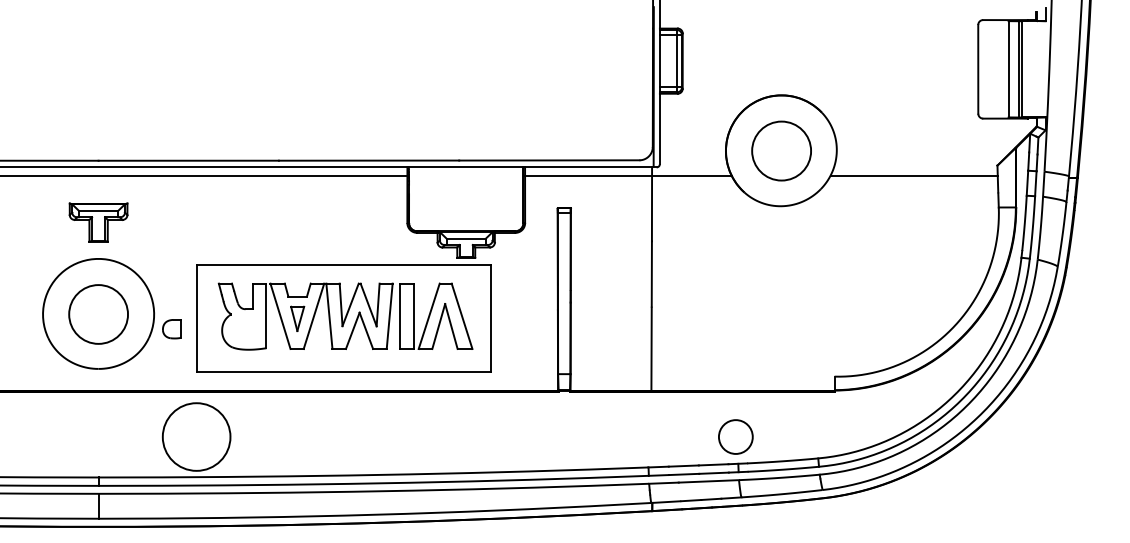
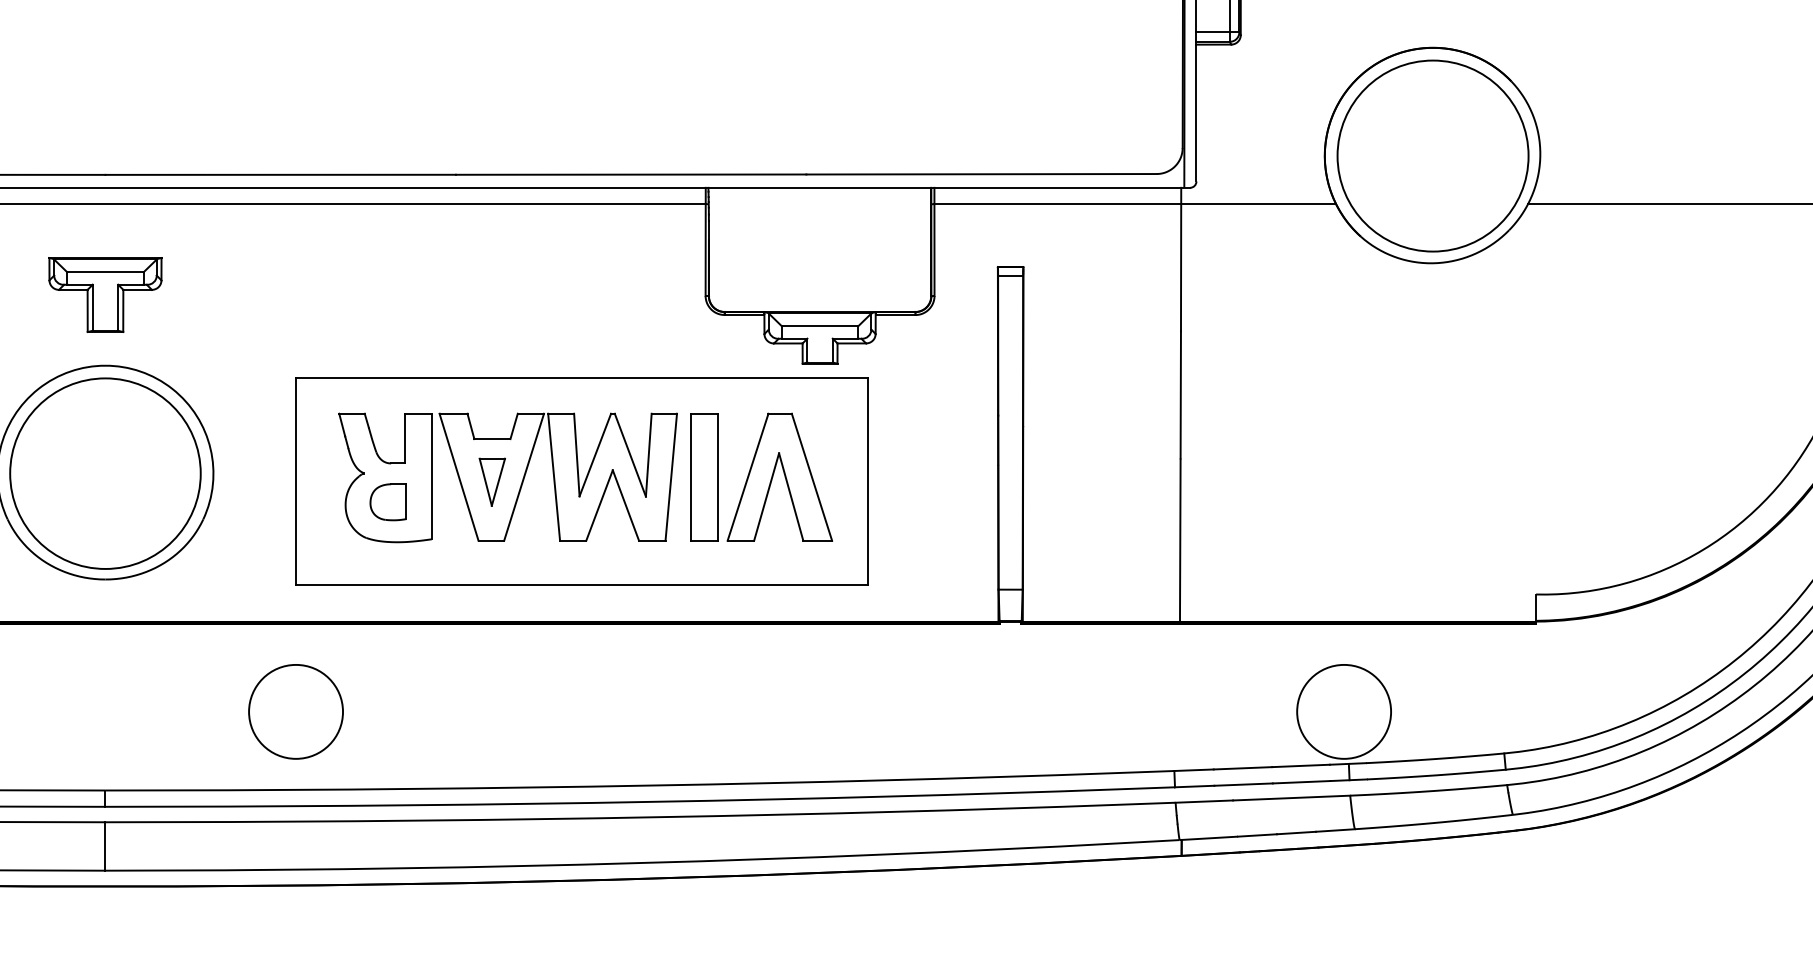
circle: (781, 150) -> (1432, 154), size x1.67
circle: (98, 314) -> (105, 473), size x1.67
part: (171, 329) -> (387, 502), moved
circle: (196, 436) -> (295, 710), size x0.71
circle: (735, 436) -> (1343, 710), size x1.43

